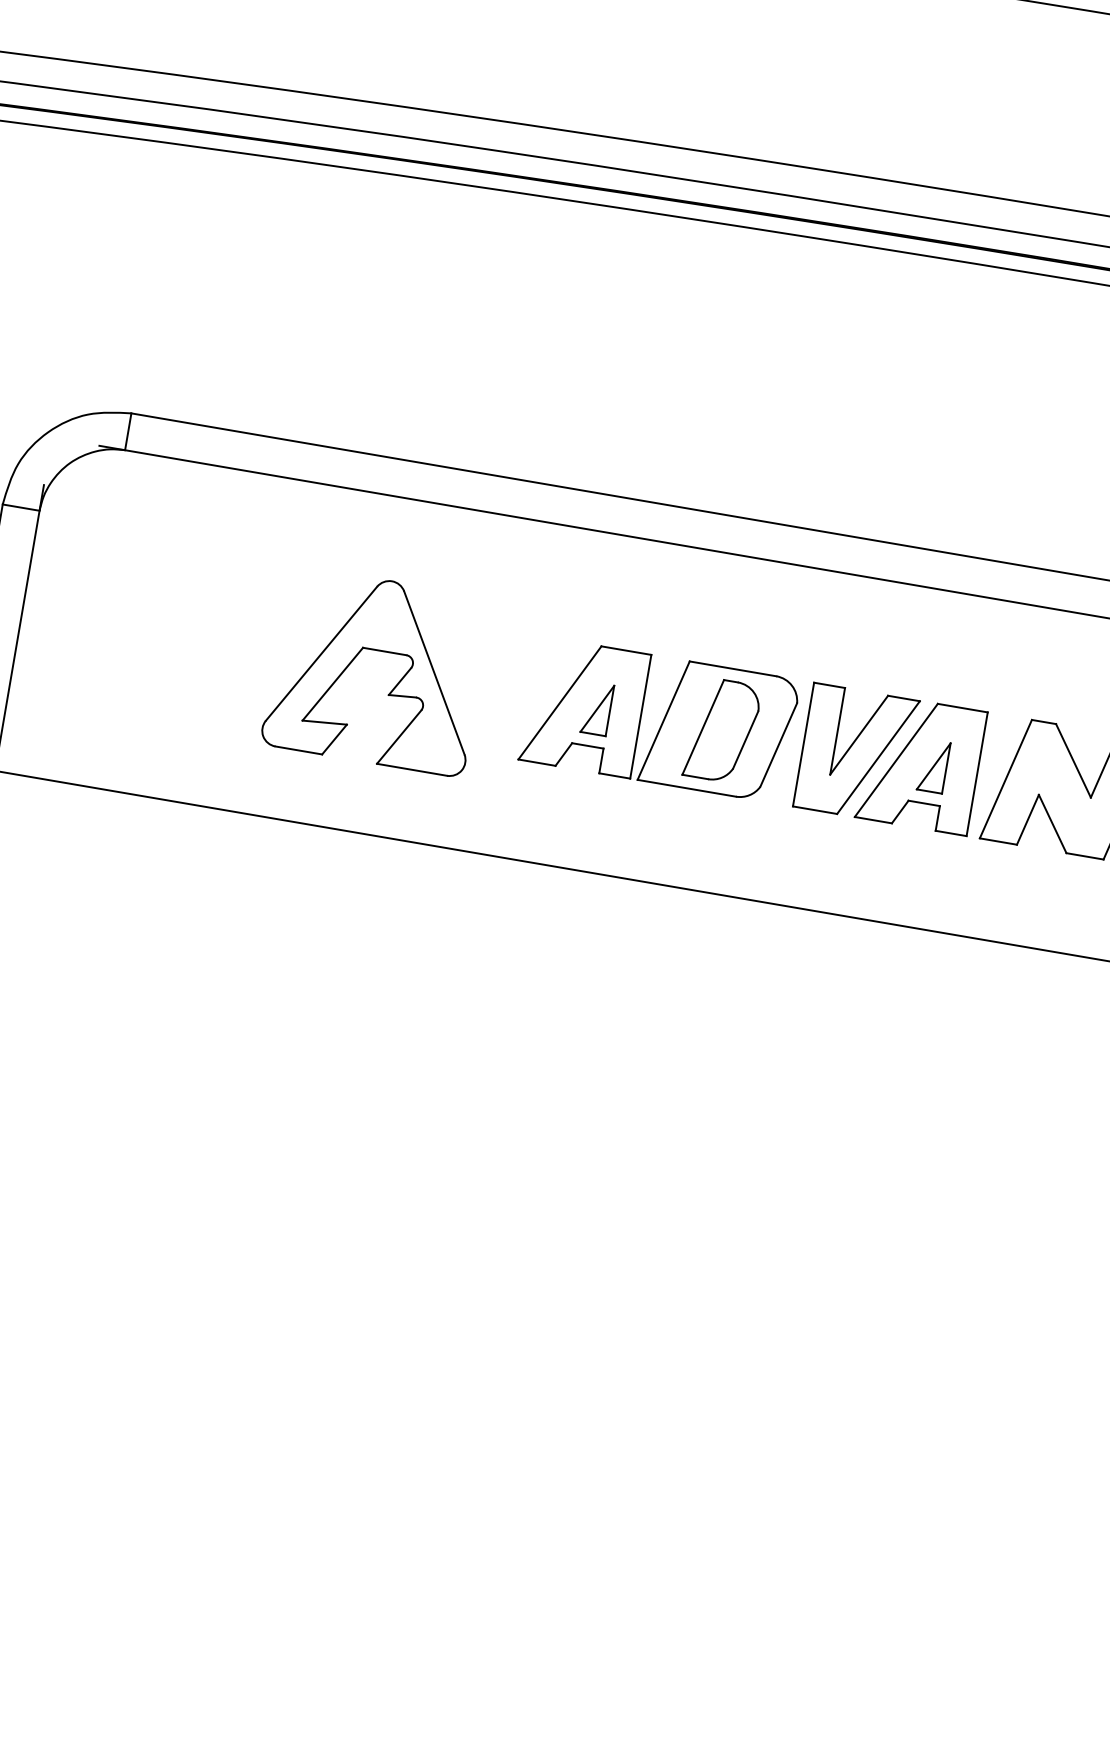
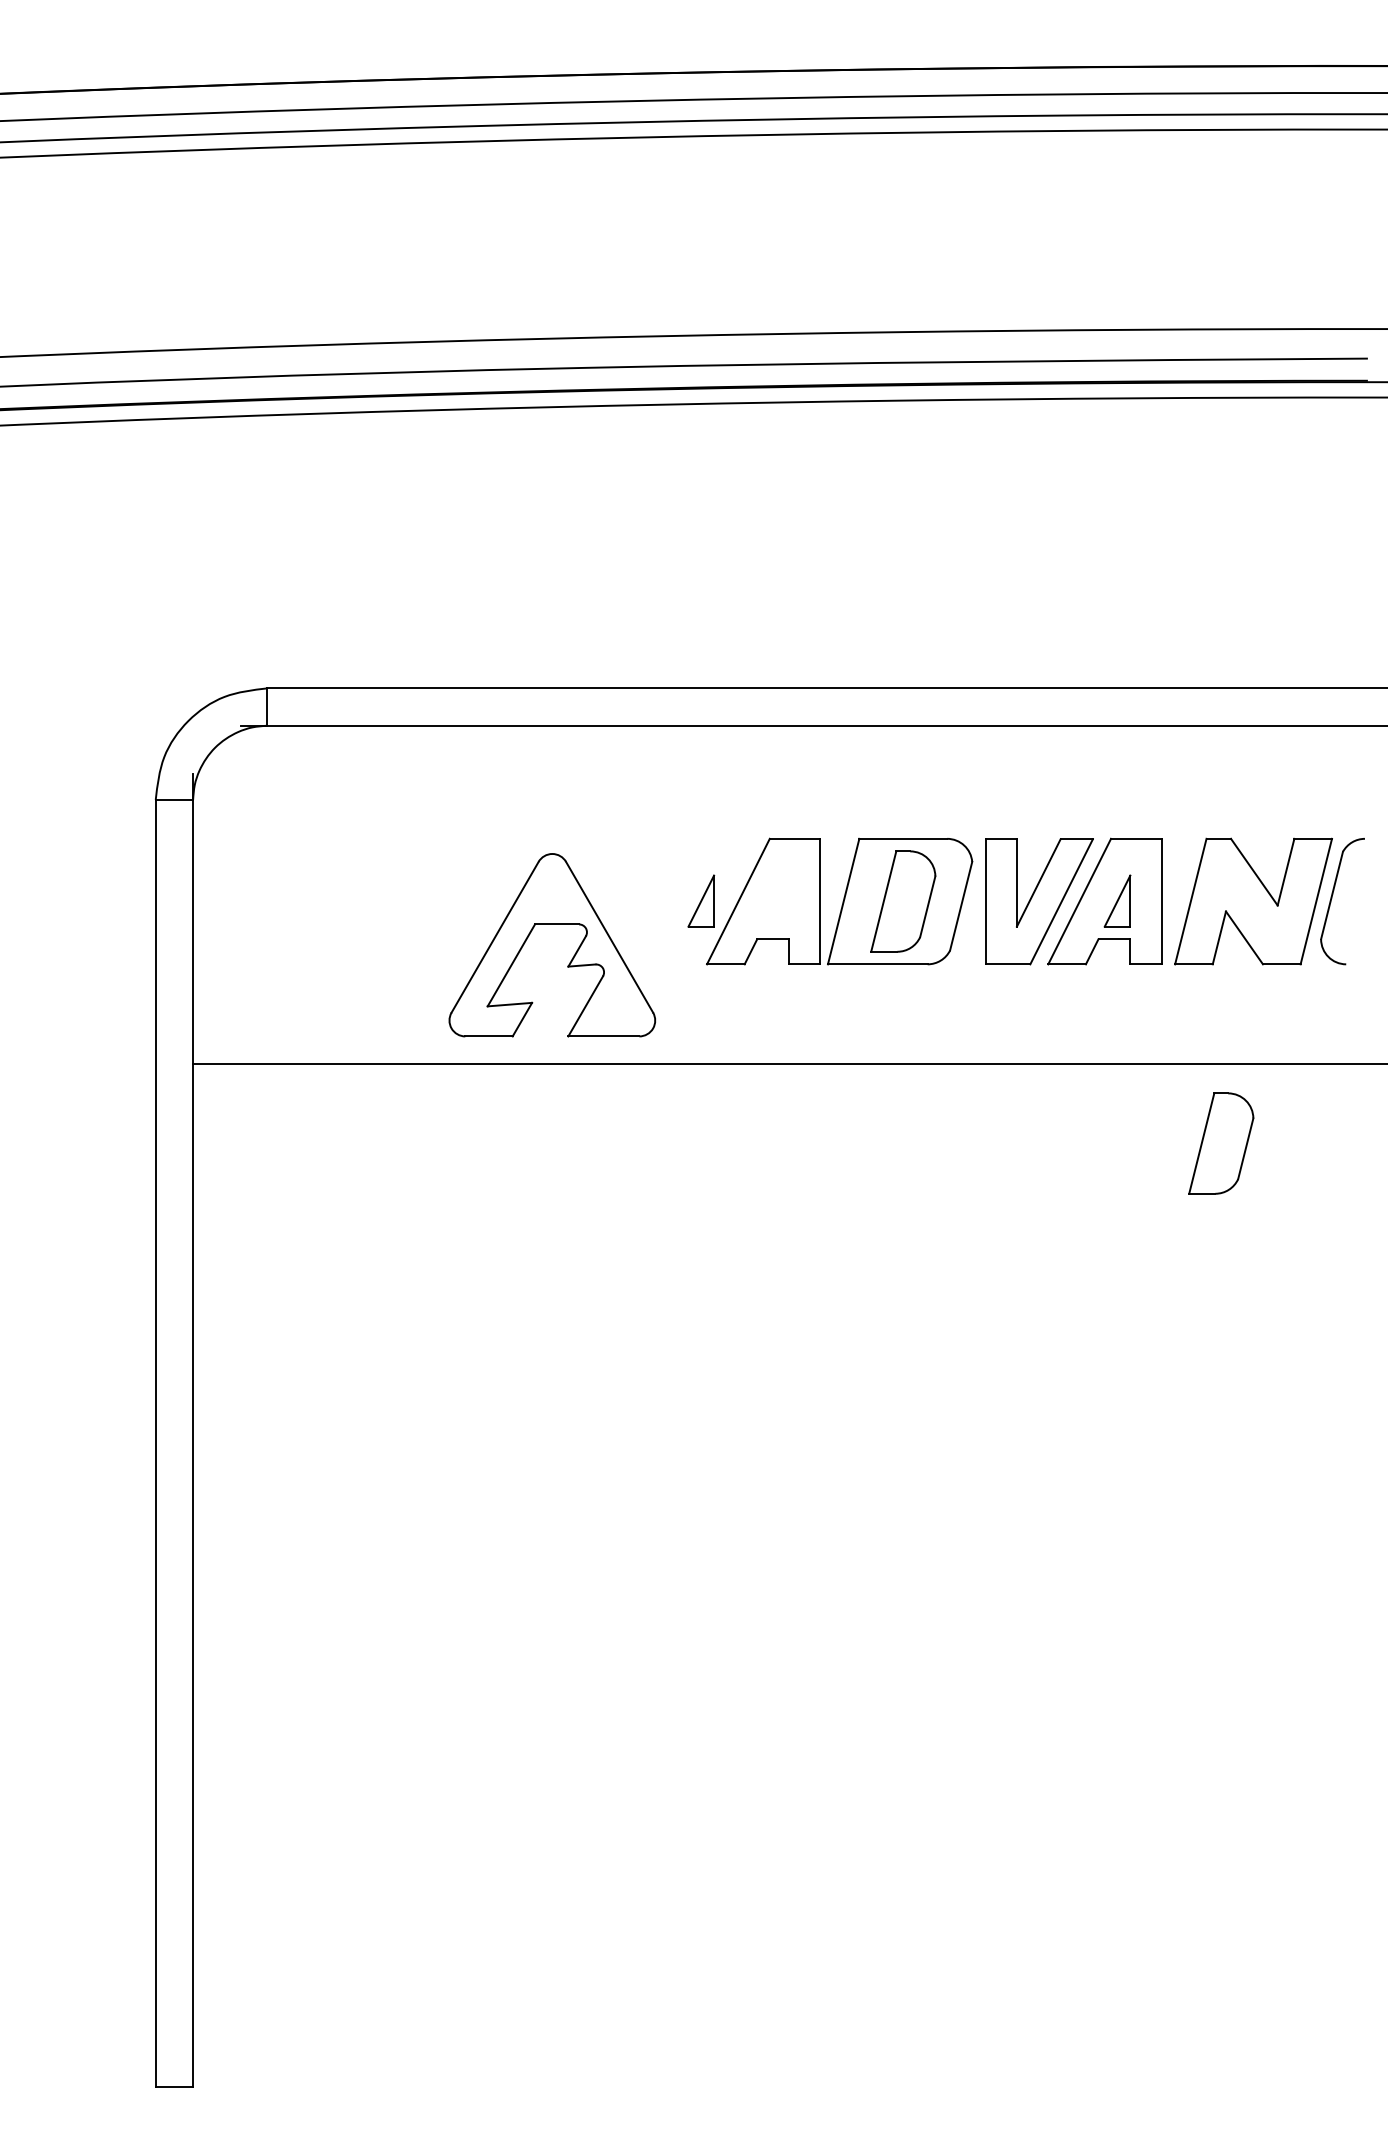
part: (379, 650) -> (551, 924), moved
part: (597, 708) -> (701, 900), moved
part: (995, 1022) -> (1221, 1143), added

